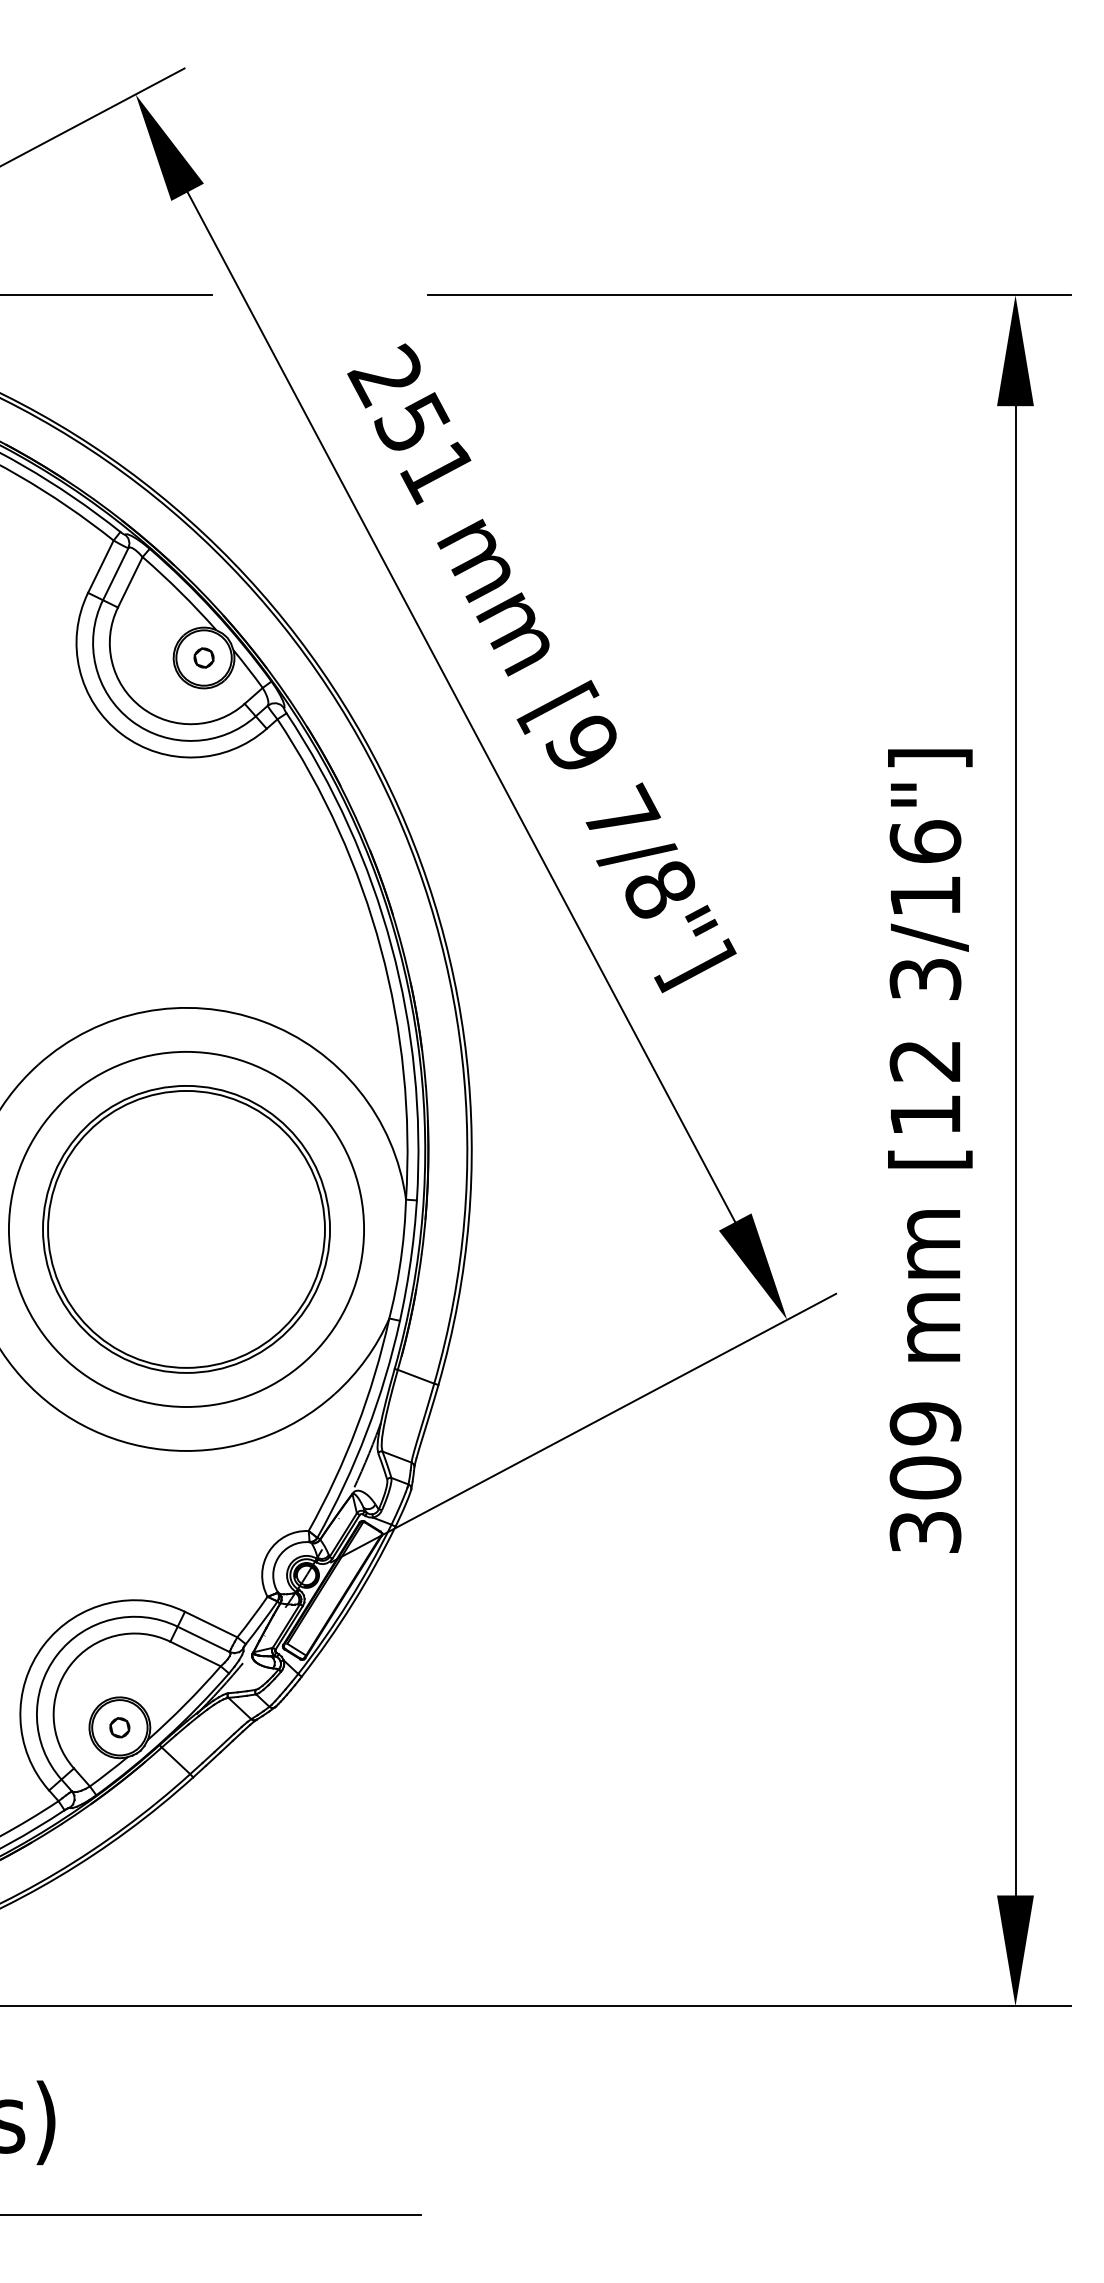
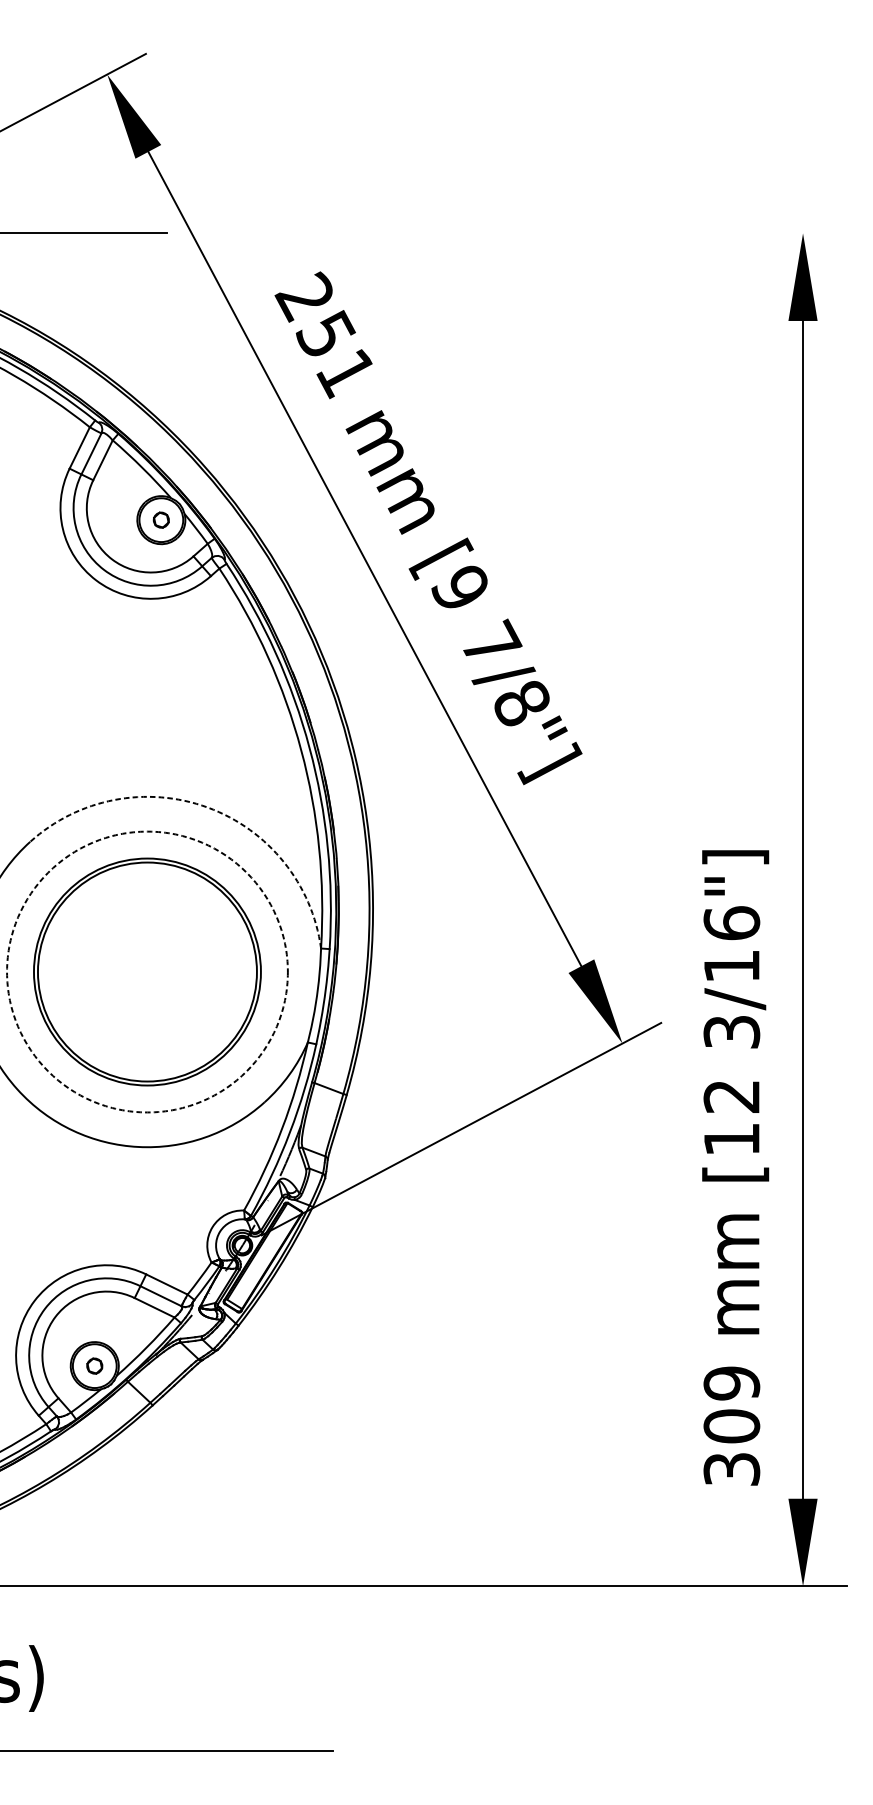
line: (748, 295) -> (591, 233), removed
arc: (262, 1021) -> (207, 807), solid -> dashed
text: (930, 1150) -> (735, 1167), moved
circle: (186, 1229) -> (147, 972), solid -> dashed

